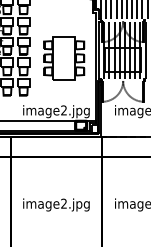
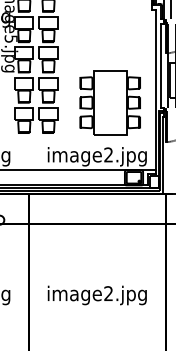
part: (64, 58) -> (110, 103), moved

